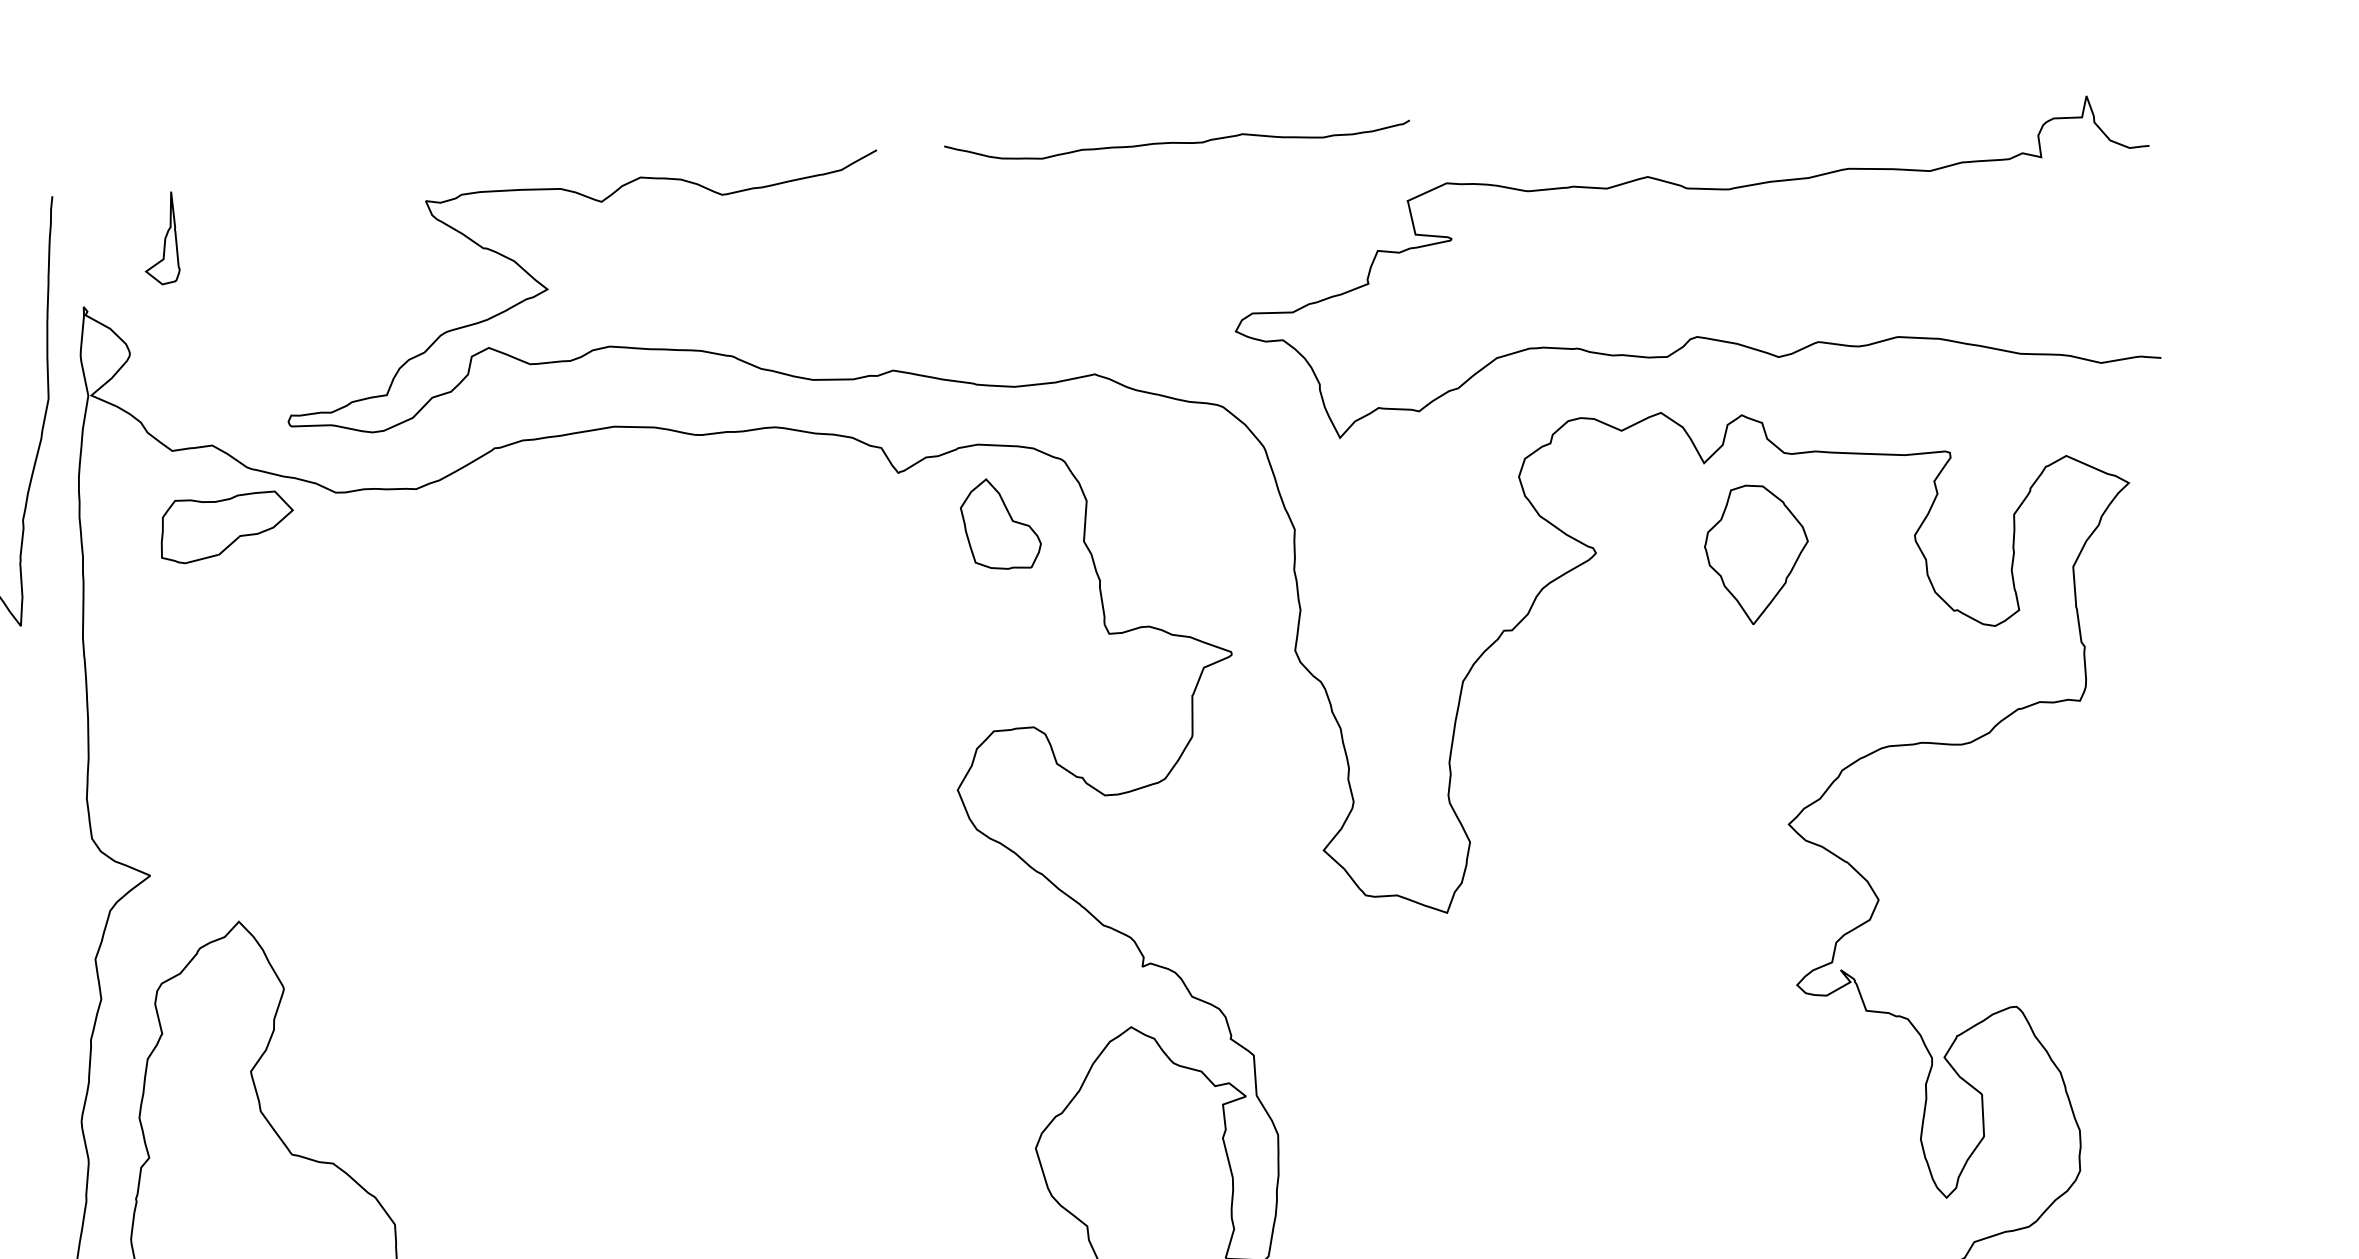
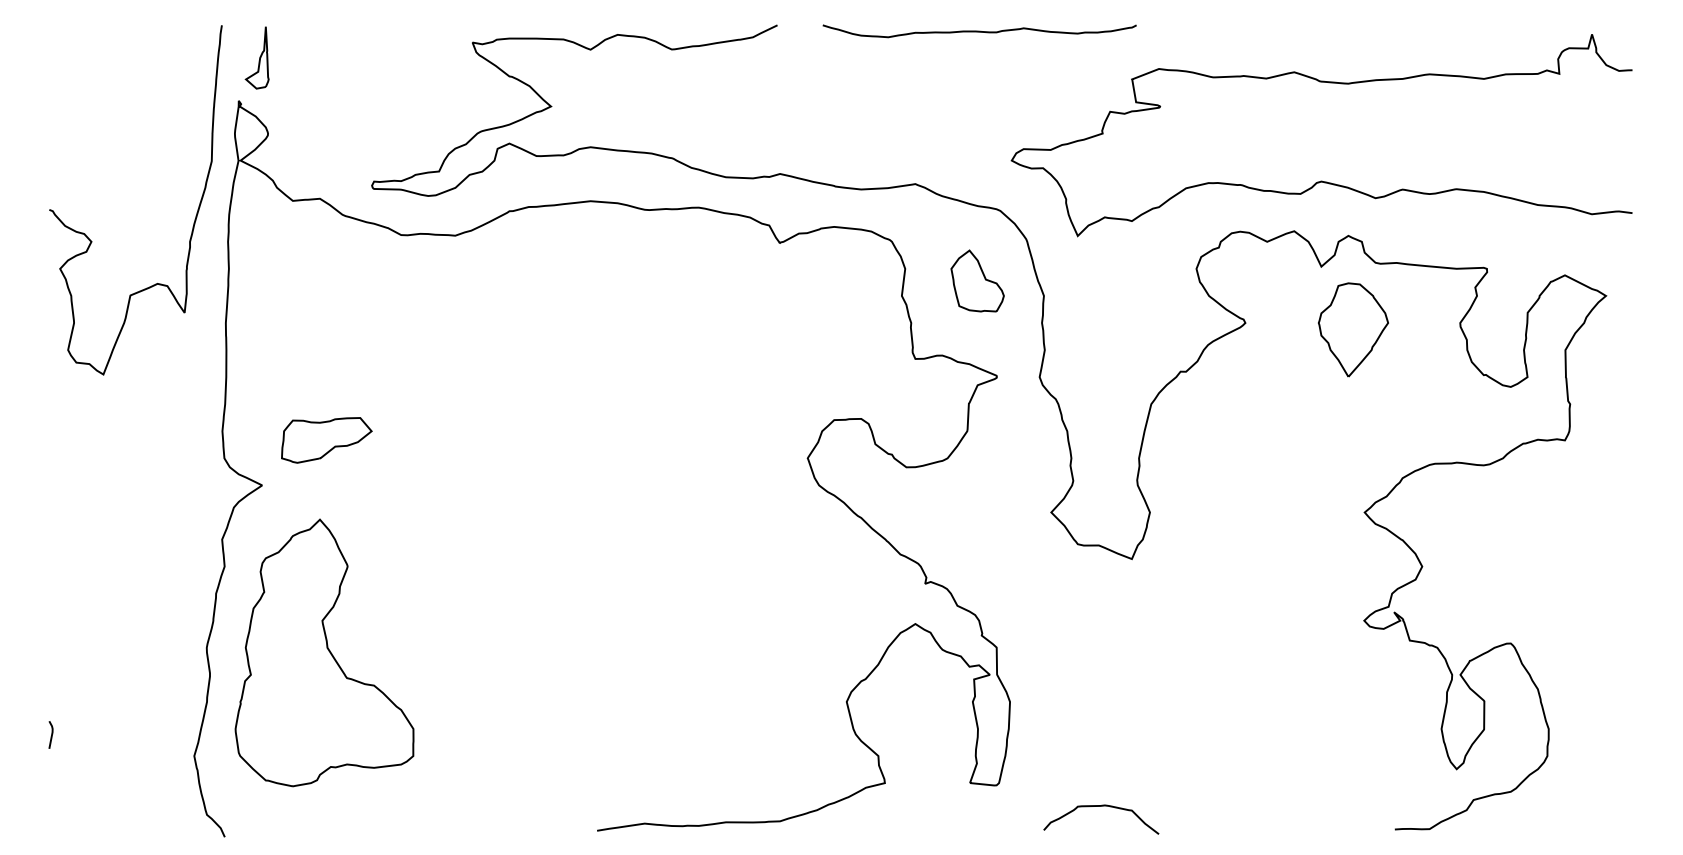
part: (159, 238) -> (256, 57), moved
part: (1000, 523) -> (977, 280), moved
part: (226, 527) -> (326, 440), moved

